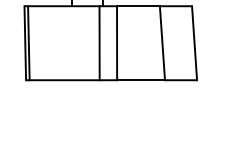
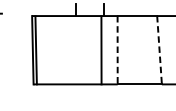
line: (117, 43) -> (118, 50), solid -> dashed
line: (162, 43) -> (159, 50), solid -> dashed

